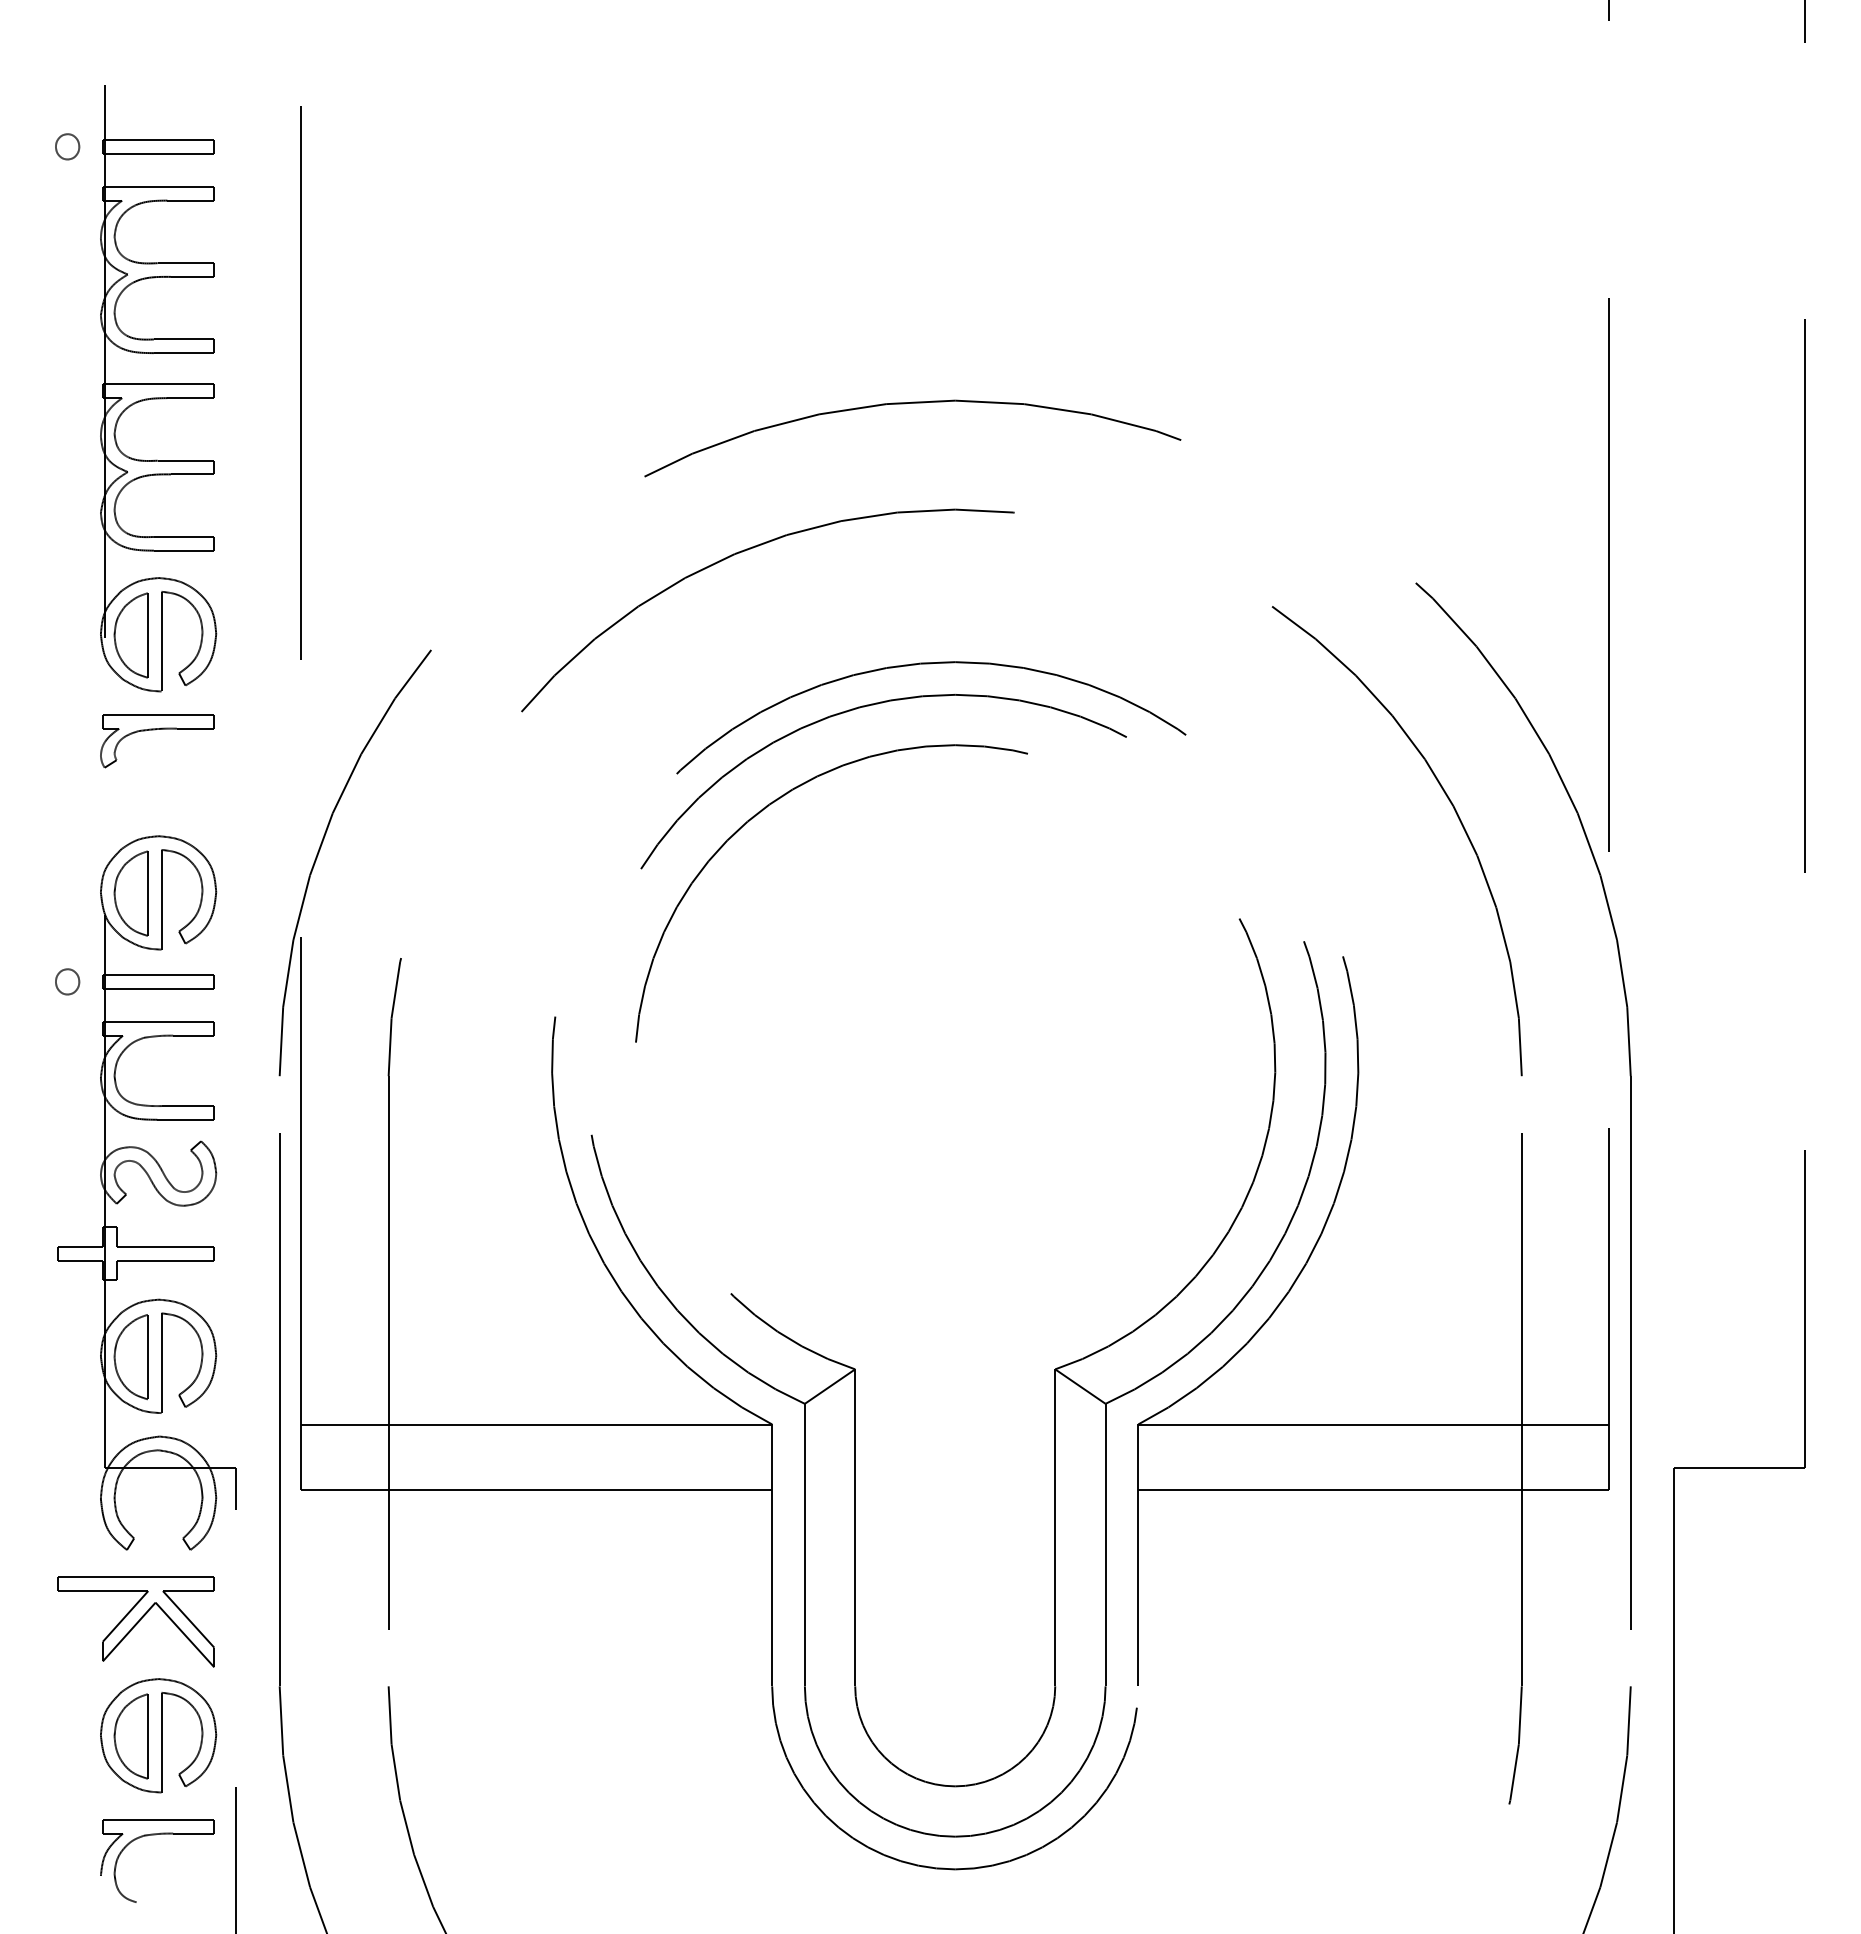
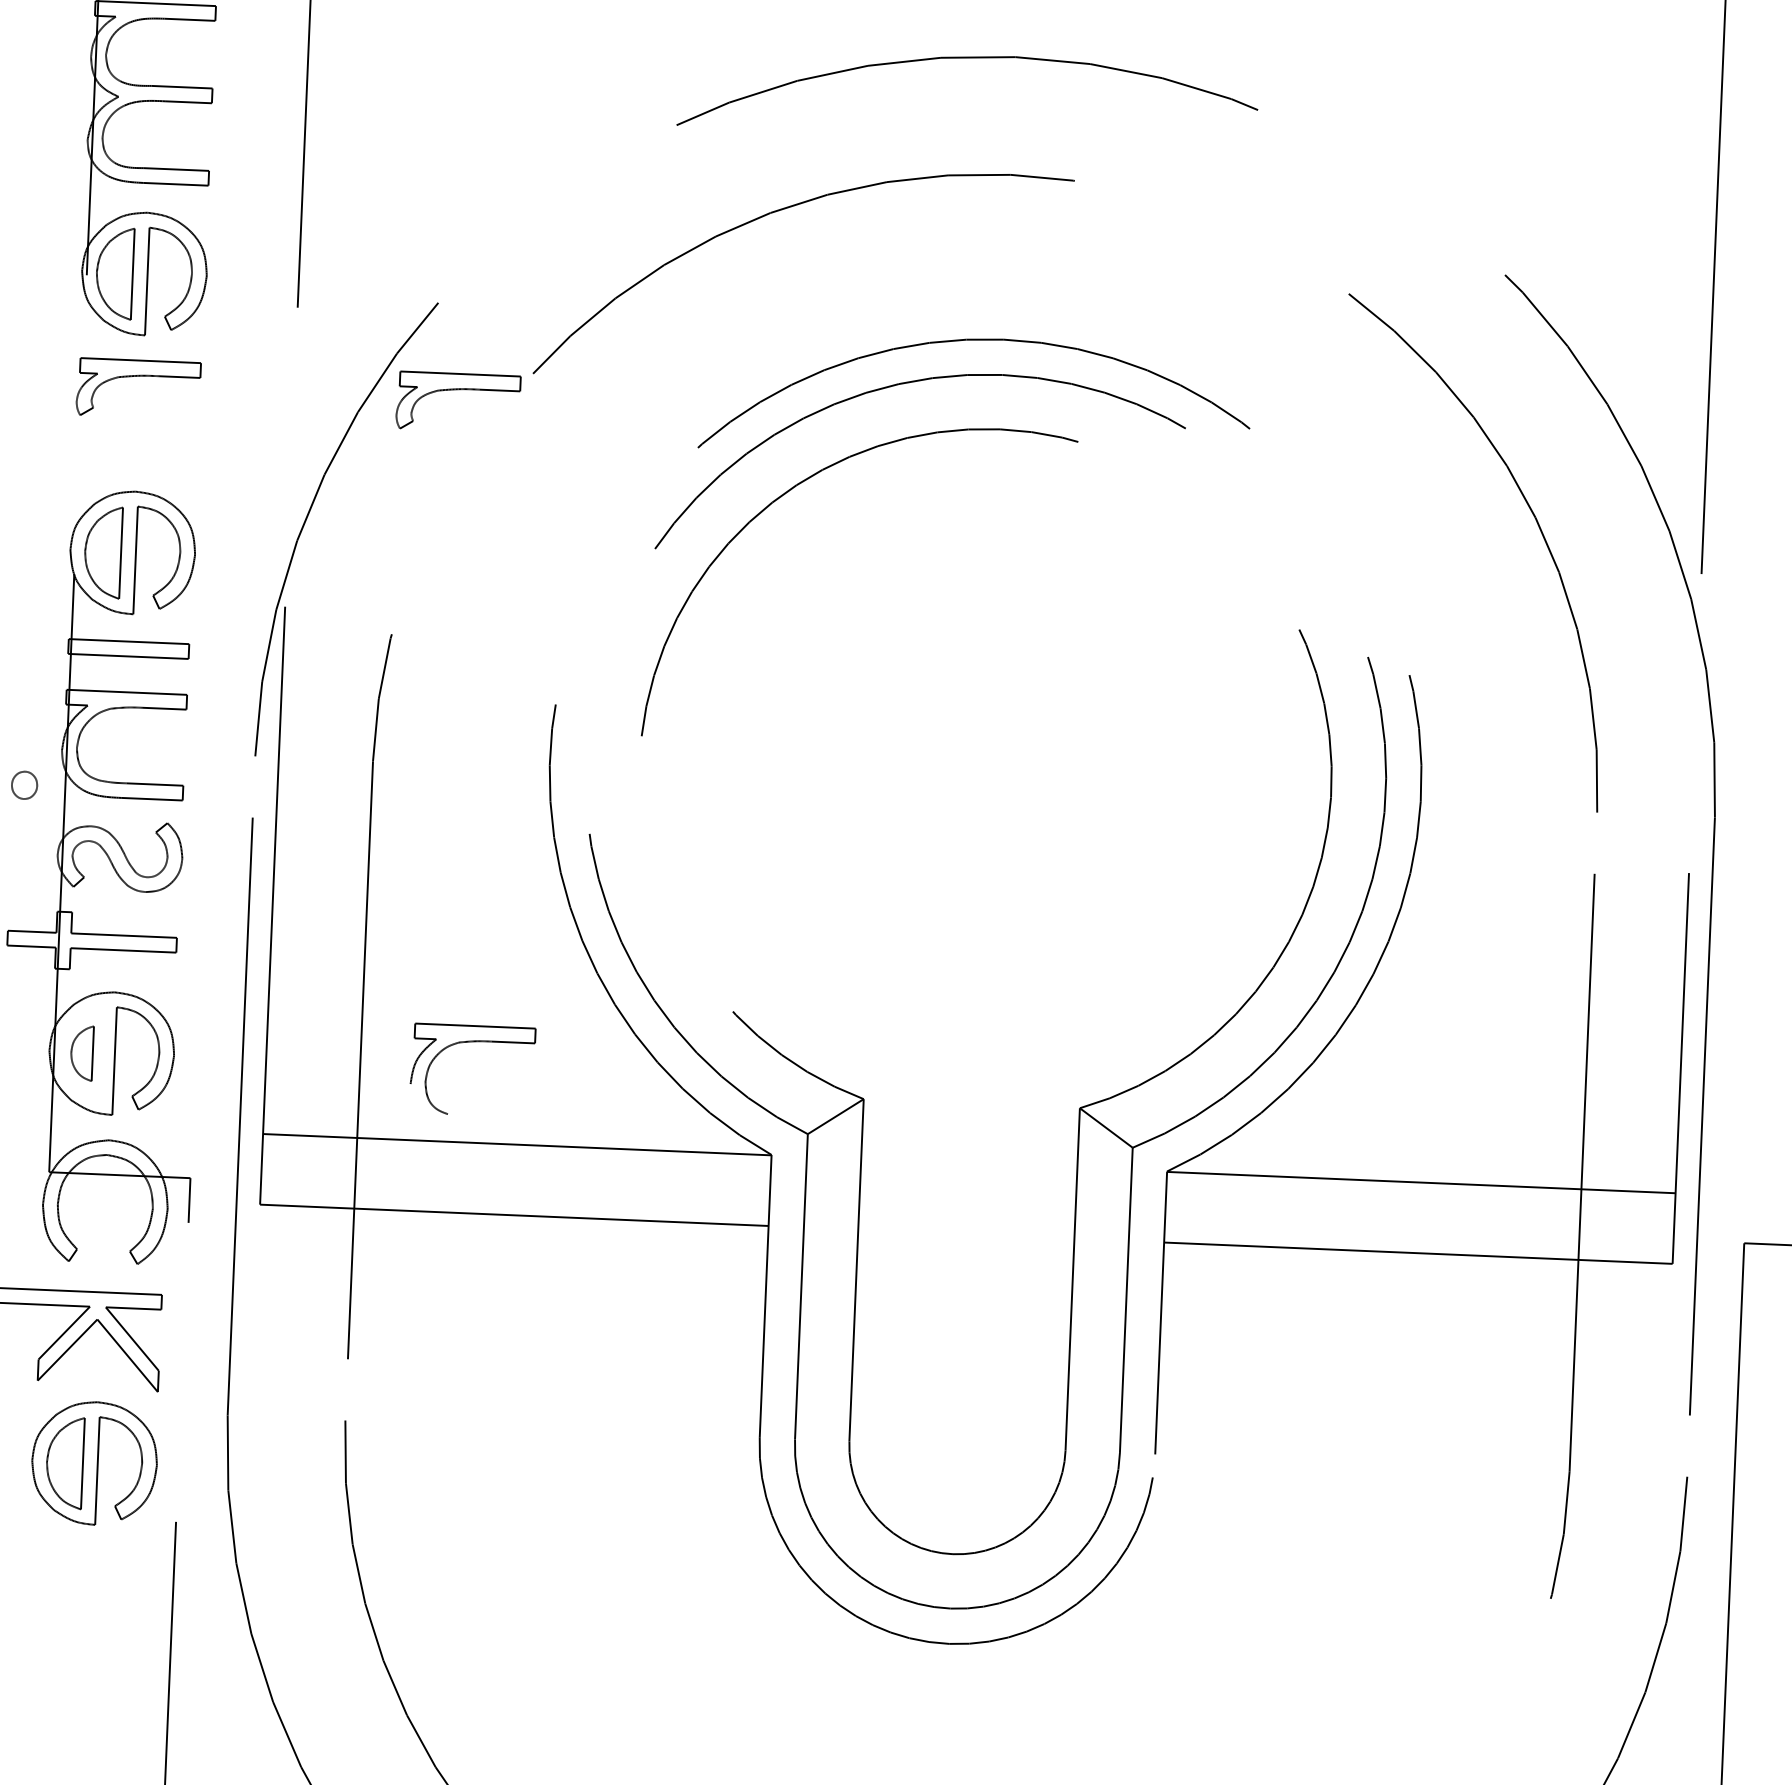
part: (451, 730) -> (456, 390), added
part: (67, 981) -> (24, 784), moved
part: (130, 1357) -> (81, 1053), size x0.6
part: (156, 1835) -> (472, 1042), moved

